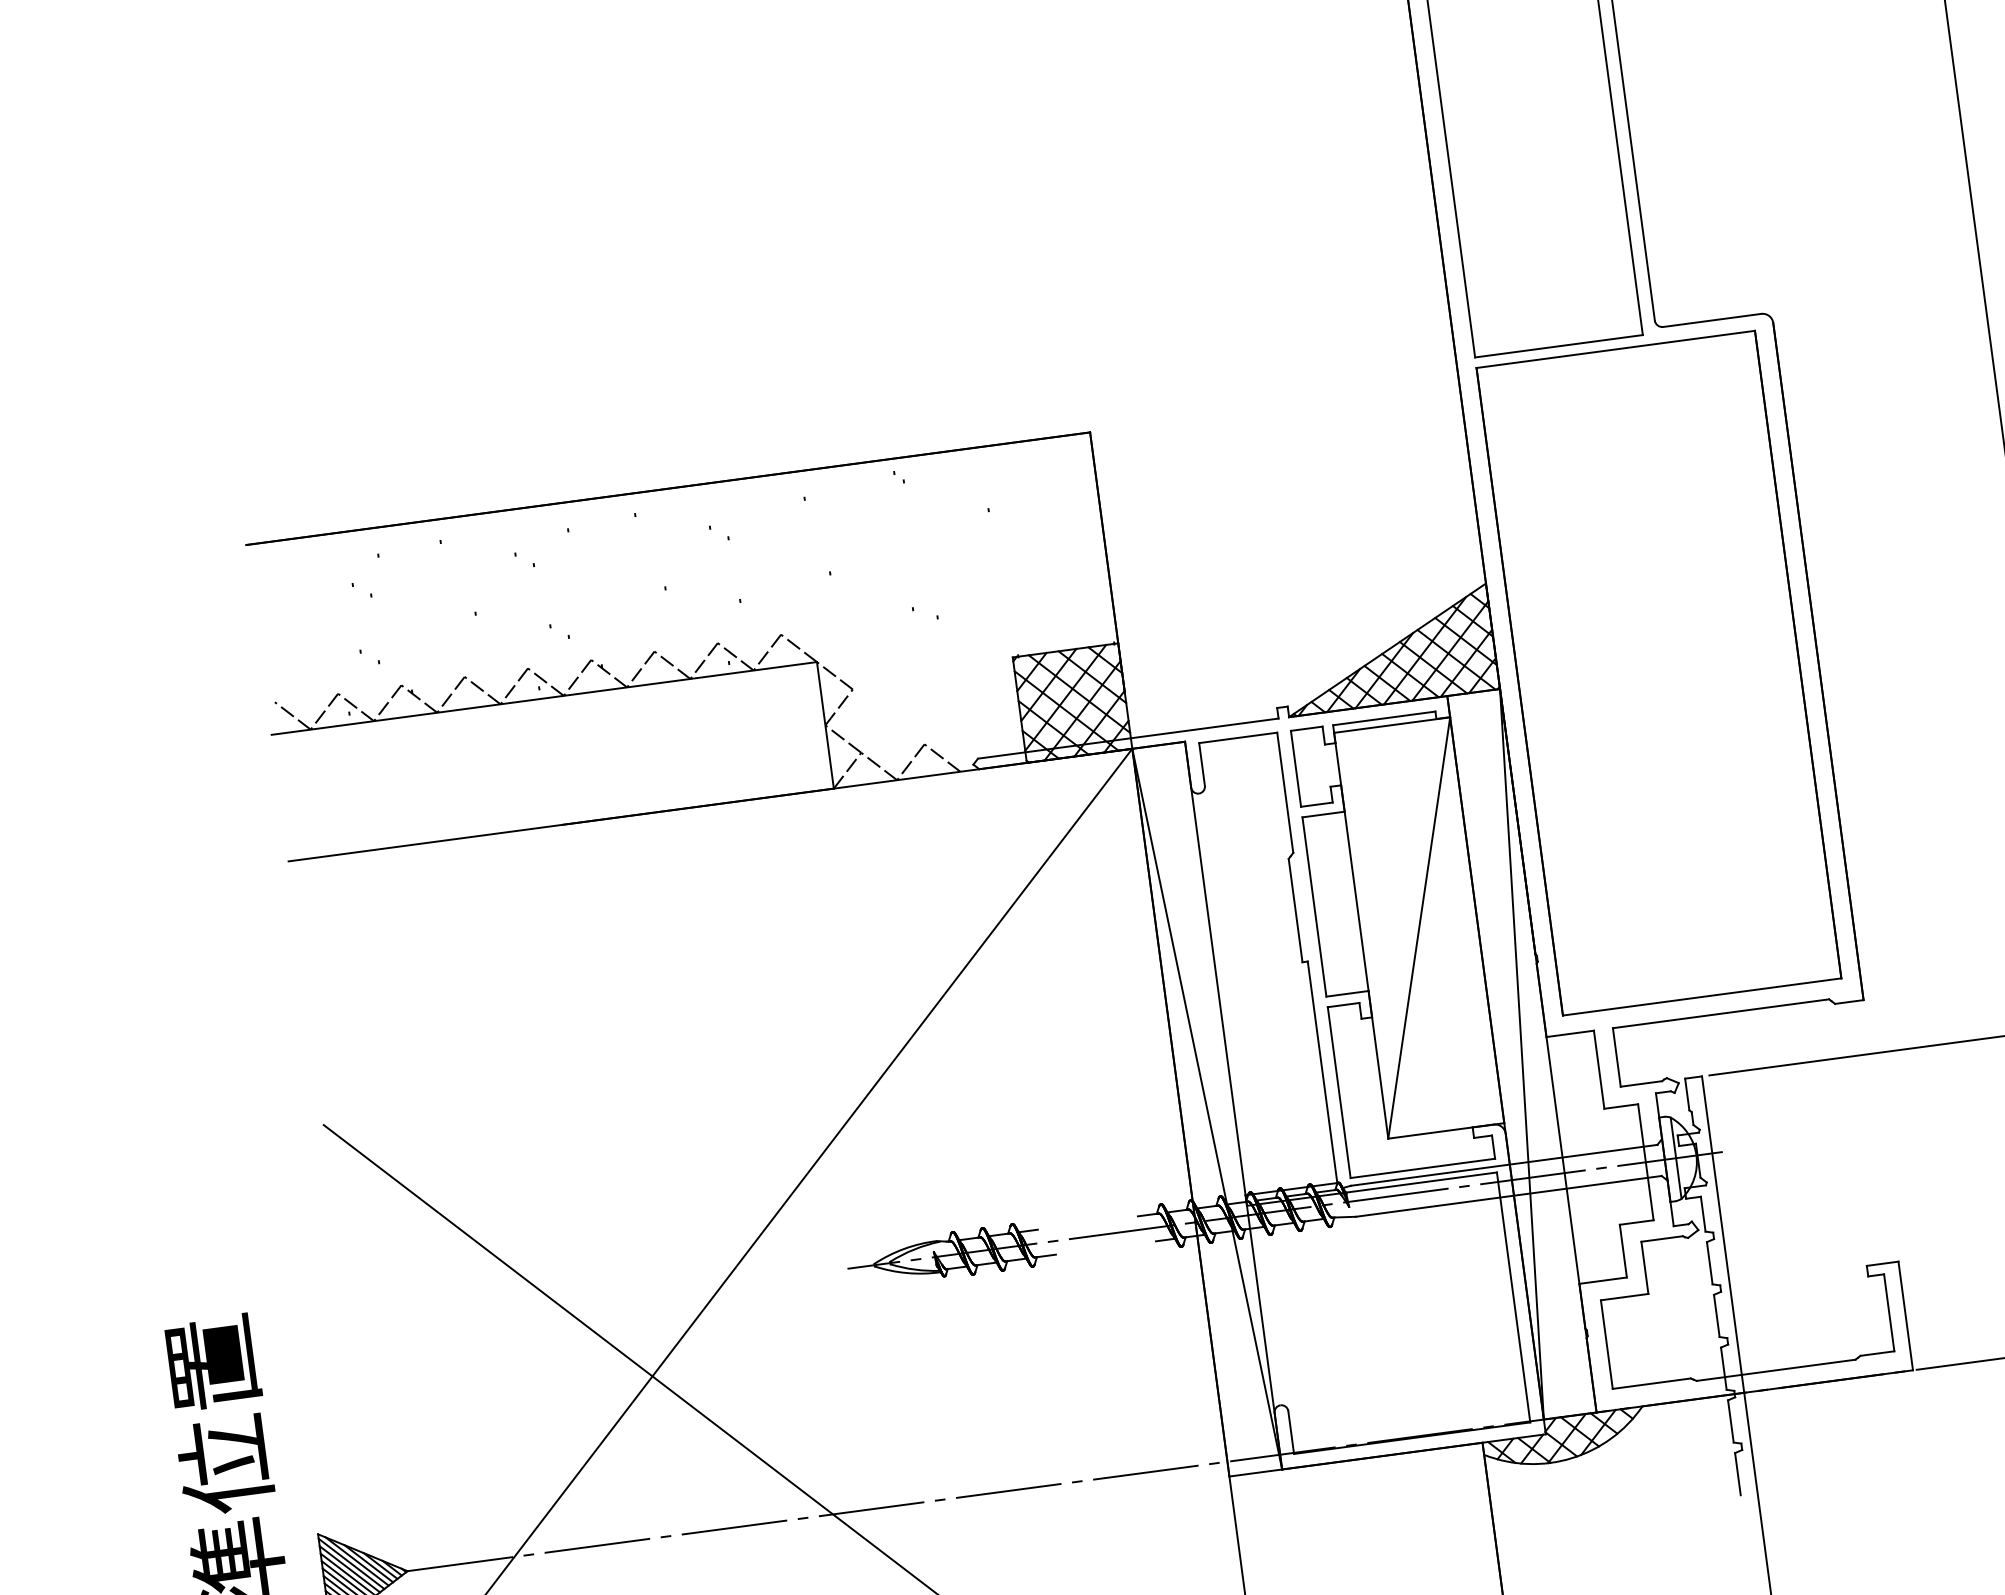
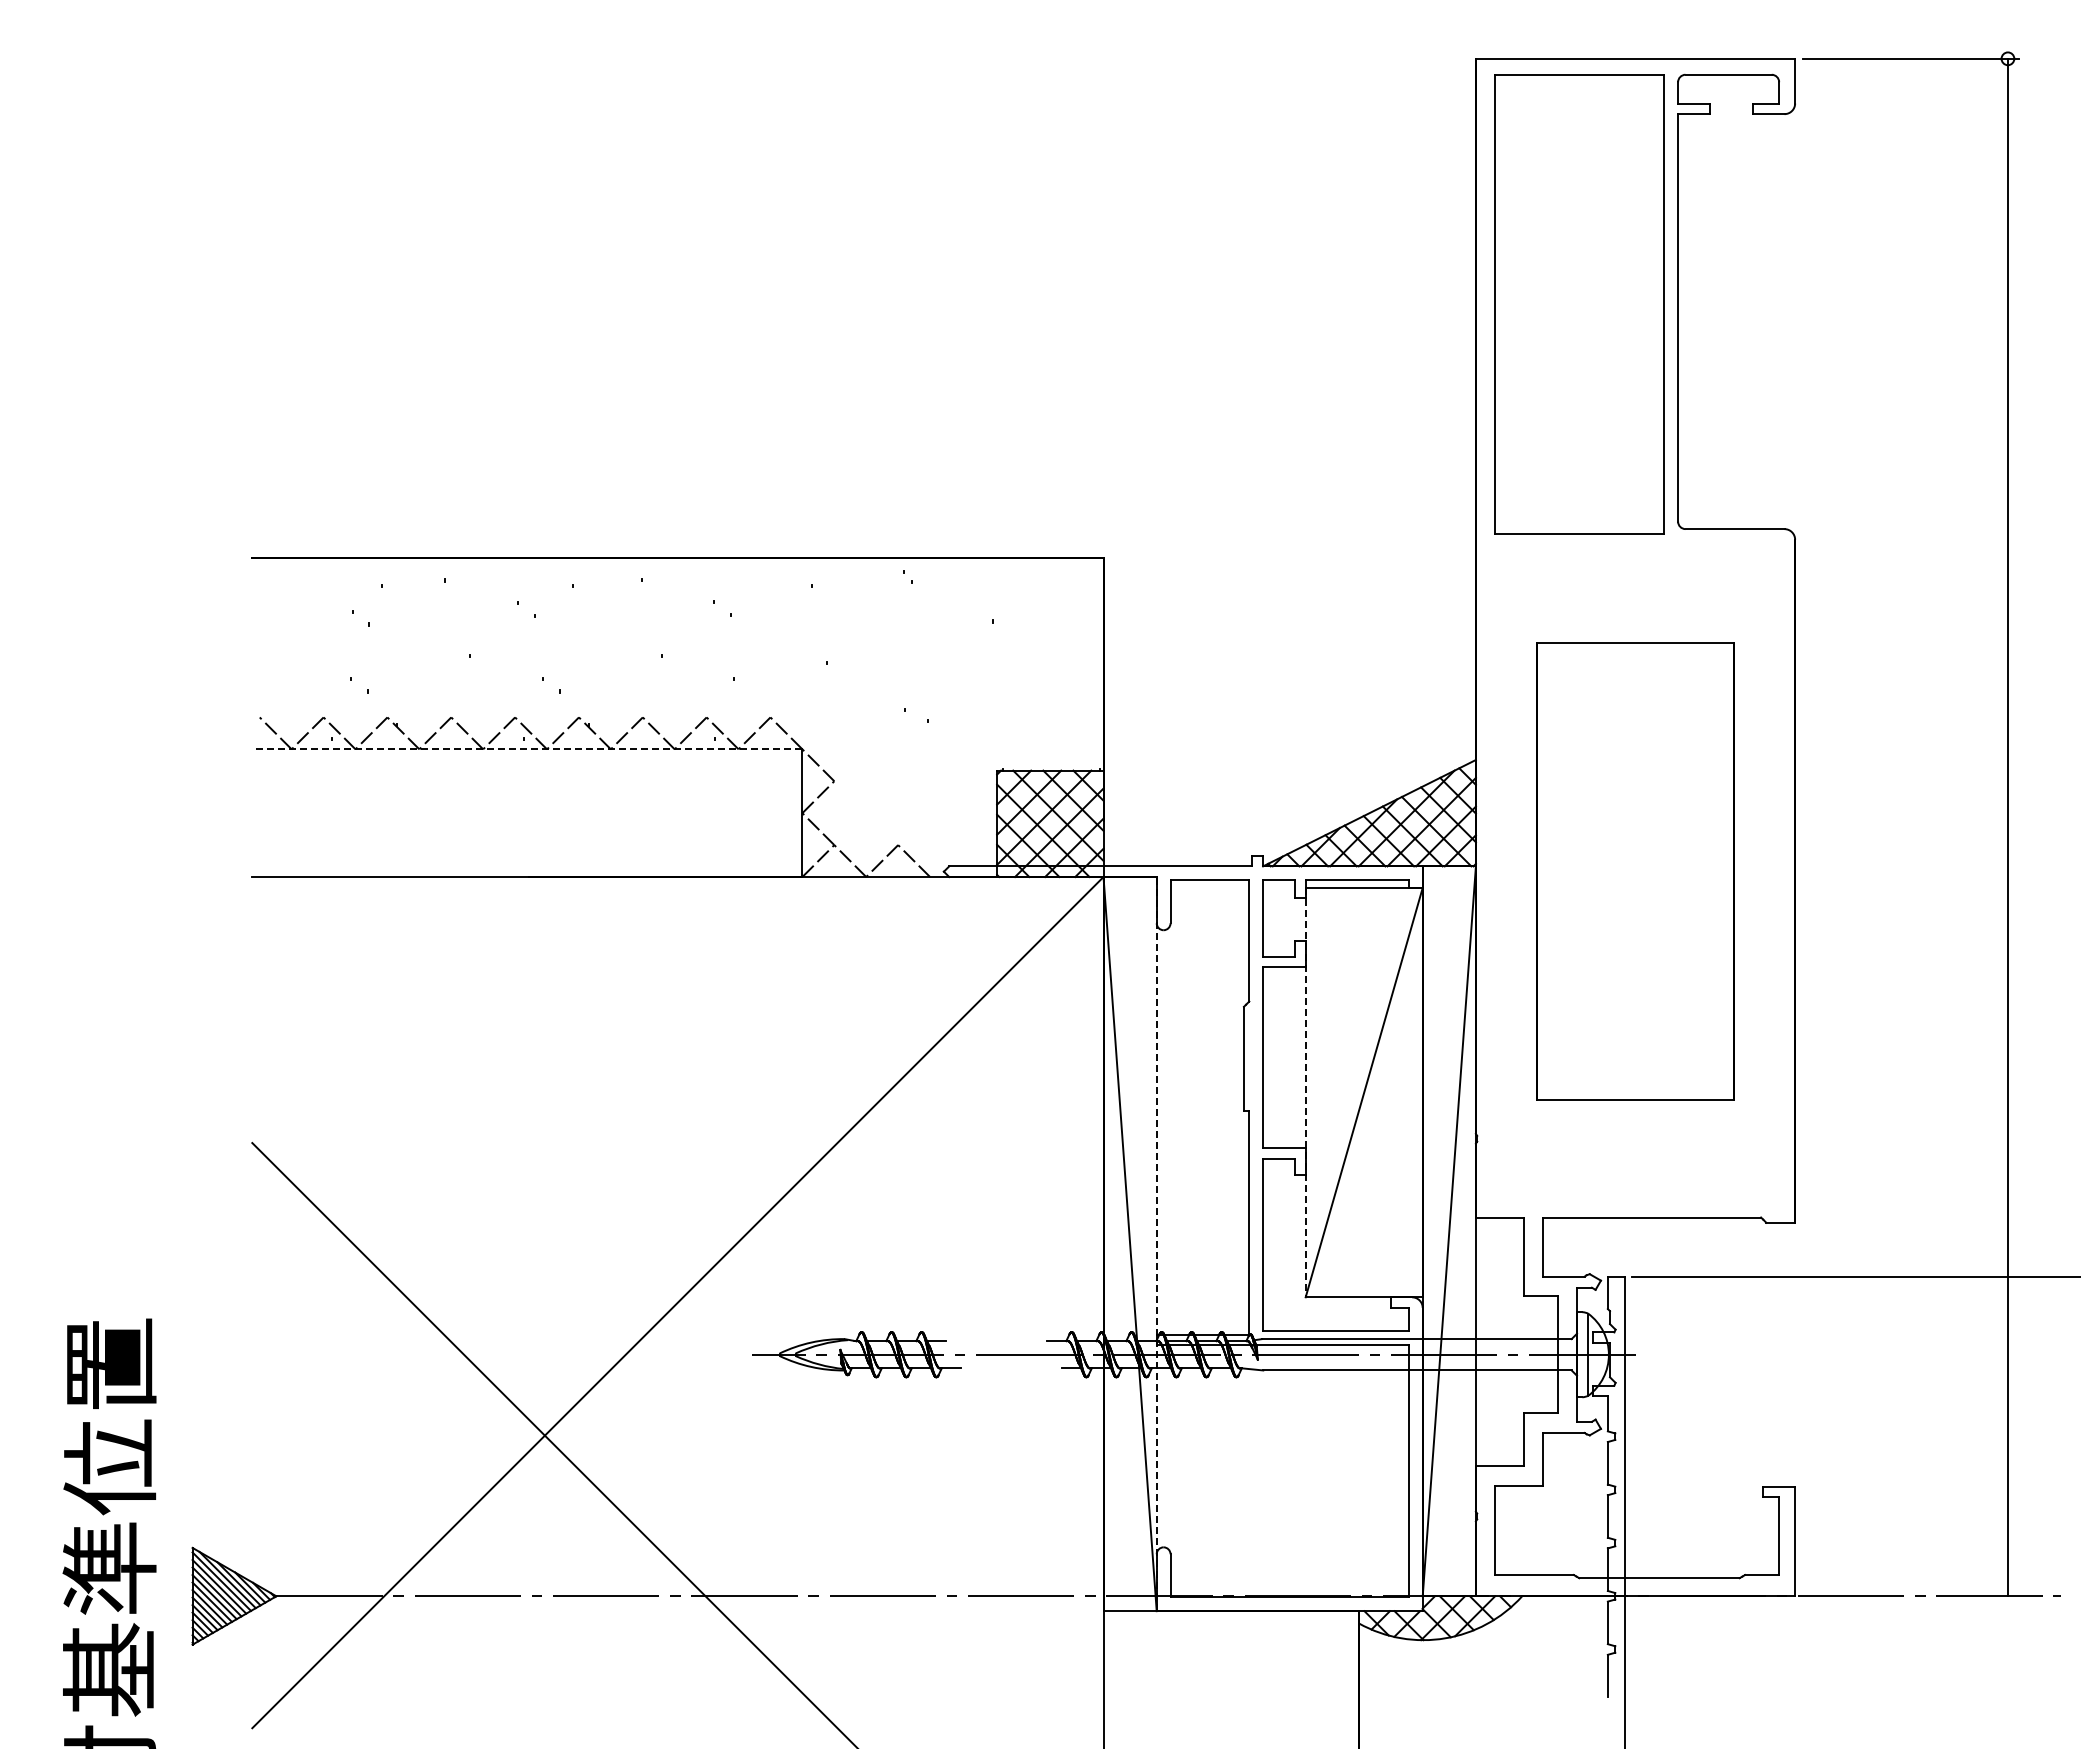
part: (1658, 672) -> (1635, 871), size x0.7
line: (543, 698) -> (526, 749), solid -> dashed
line: (1361, 935) -> (1305, 1092), solid -> dashed
line: (1233, 1105) -> (1156, 1243), solid -> dashed

